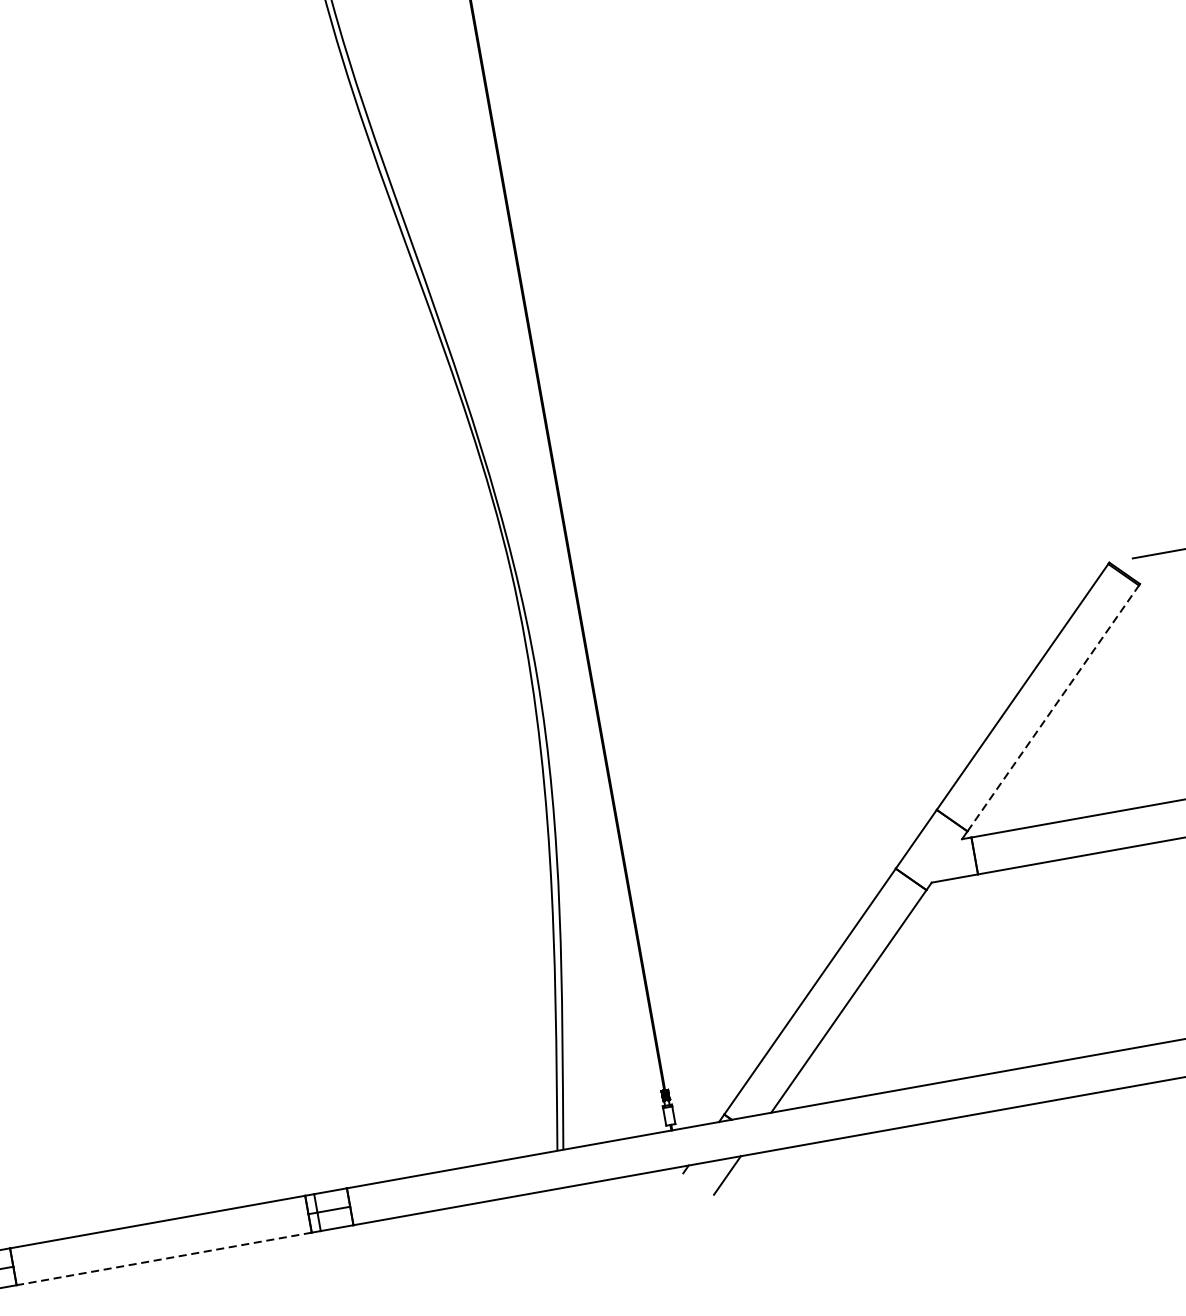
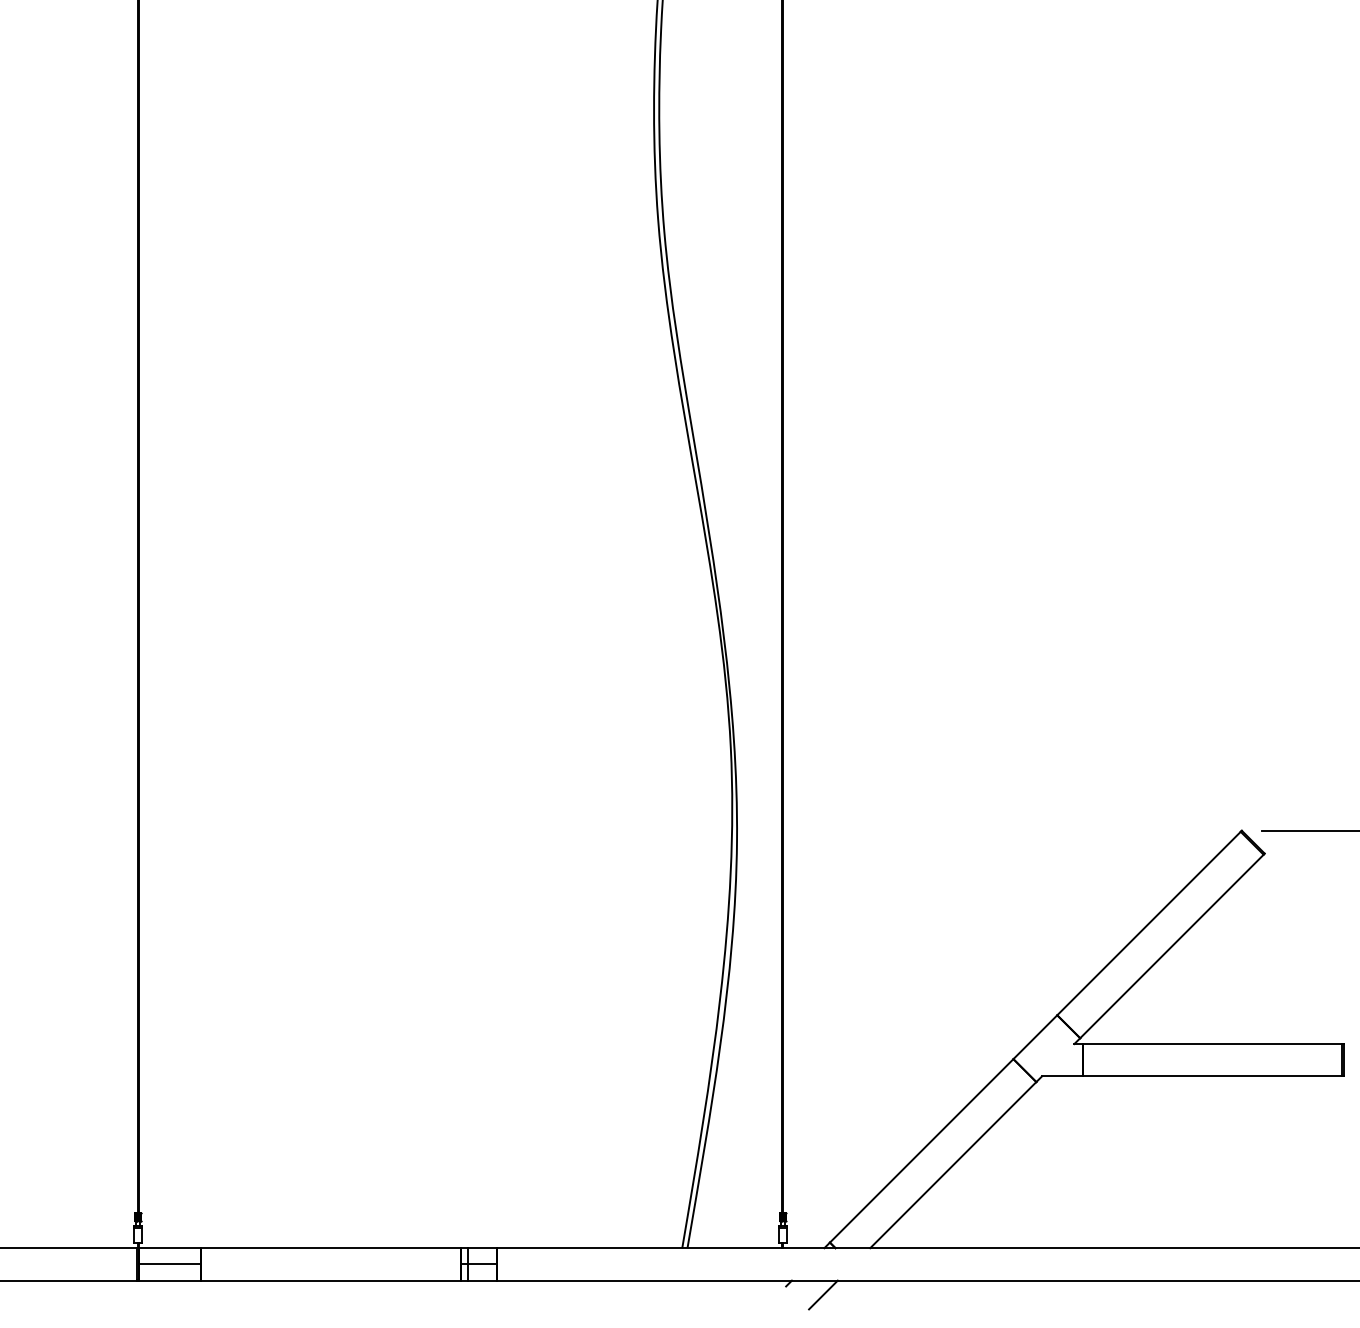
line: (1052, 708) -> (1171, 946), dashed -> solid
line: (163, 1258) -> (330, 1280), dashed -> solid

